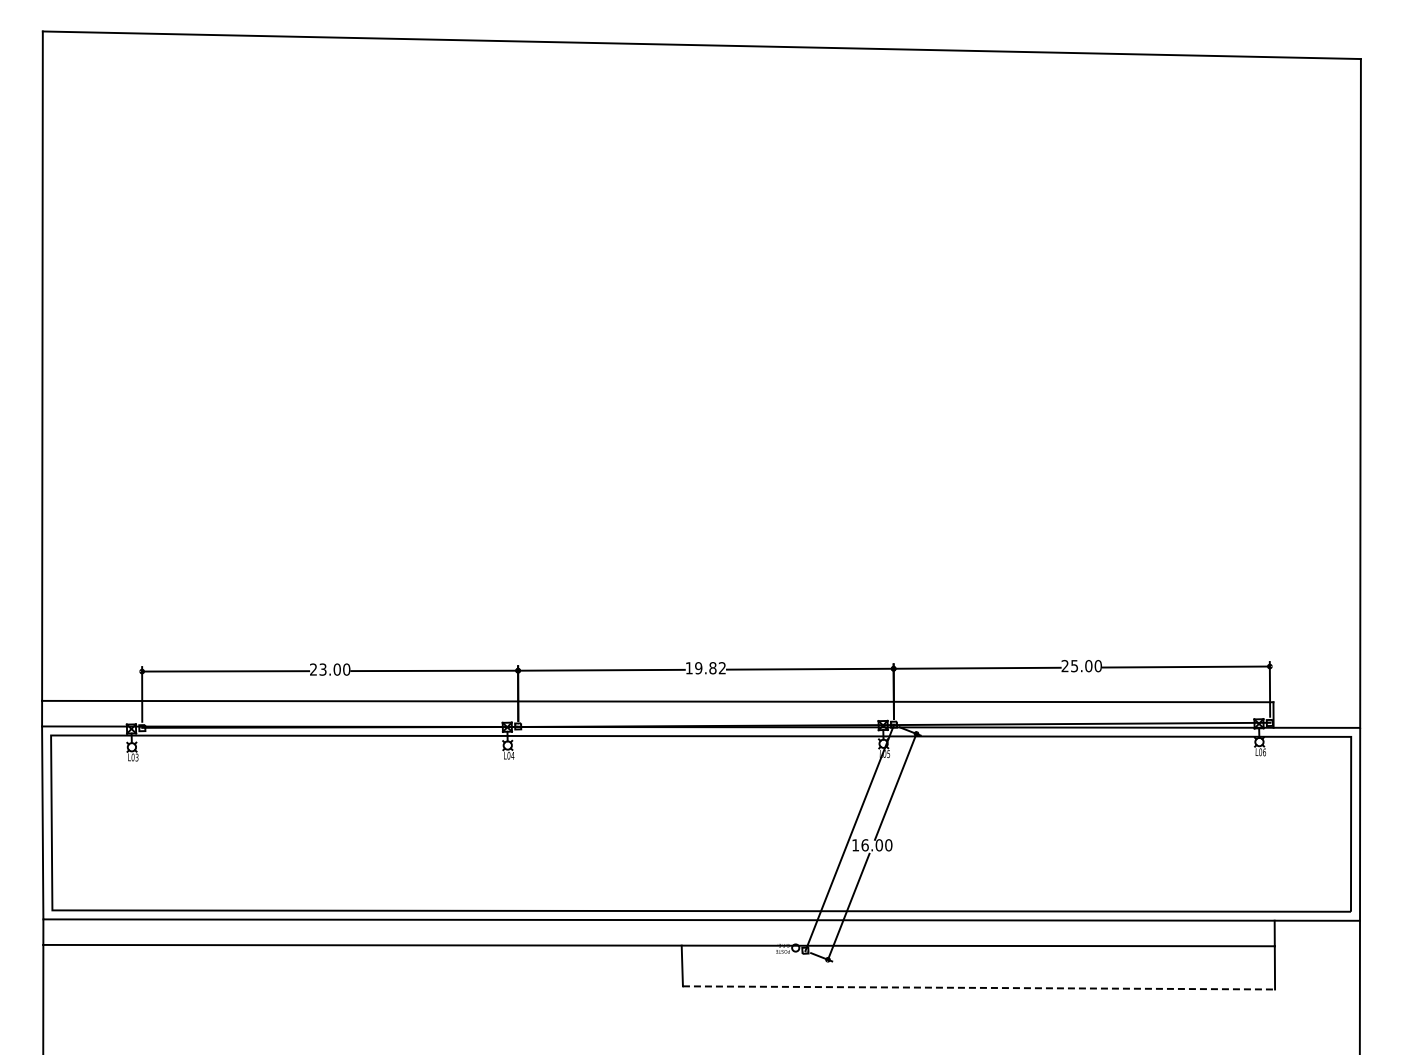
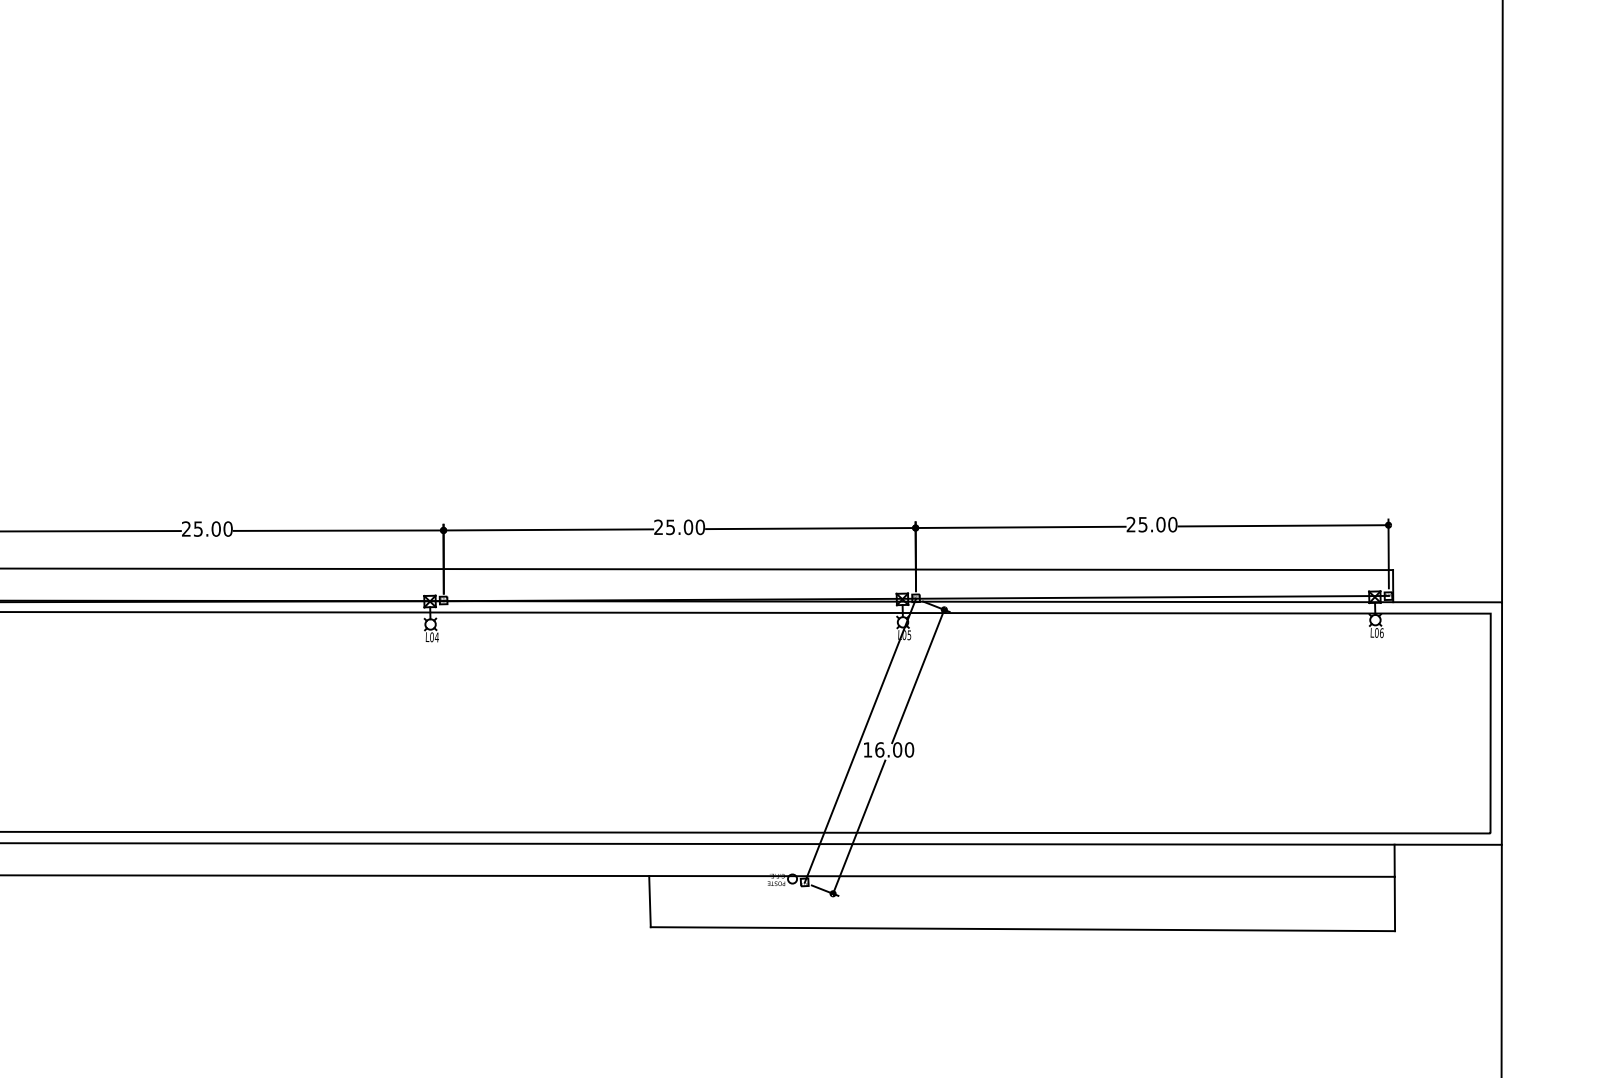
text: (322, 668) -> (197, 527), 23.00 -> 25.00
text: (705, 668) -> (679, 527), 19.82 -> 25.00
line: (979, 987) -> (1023, 928), dashed -> solid

